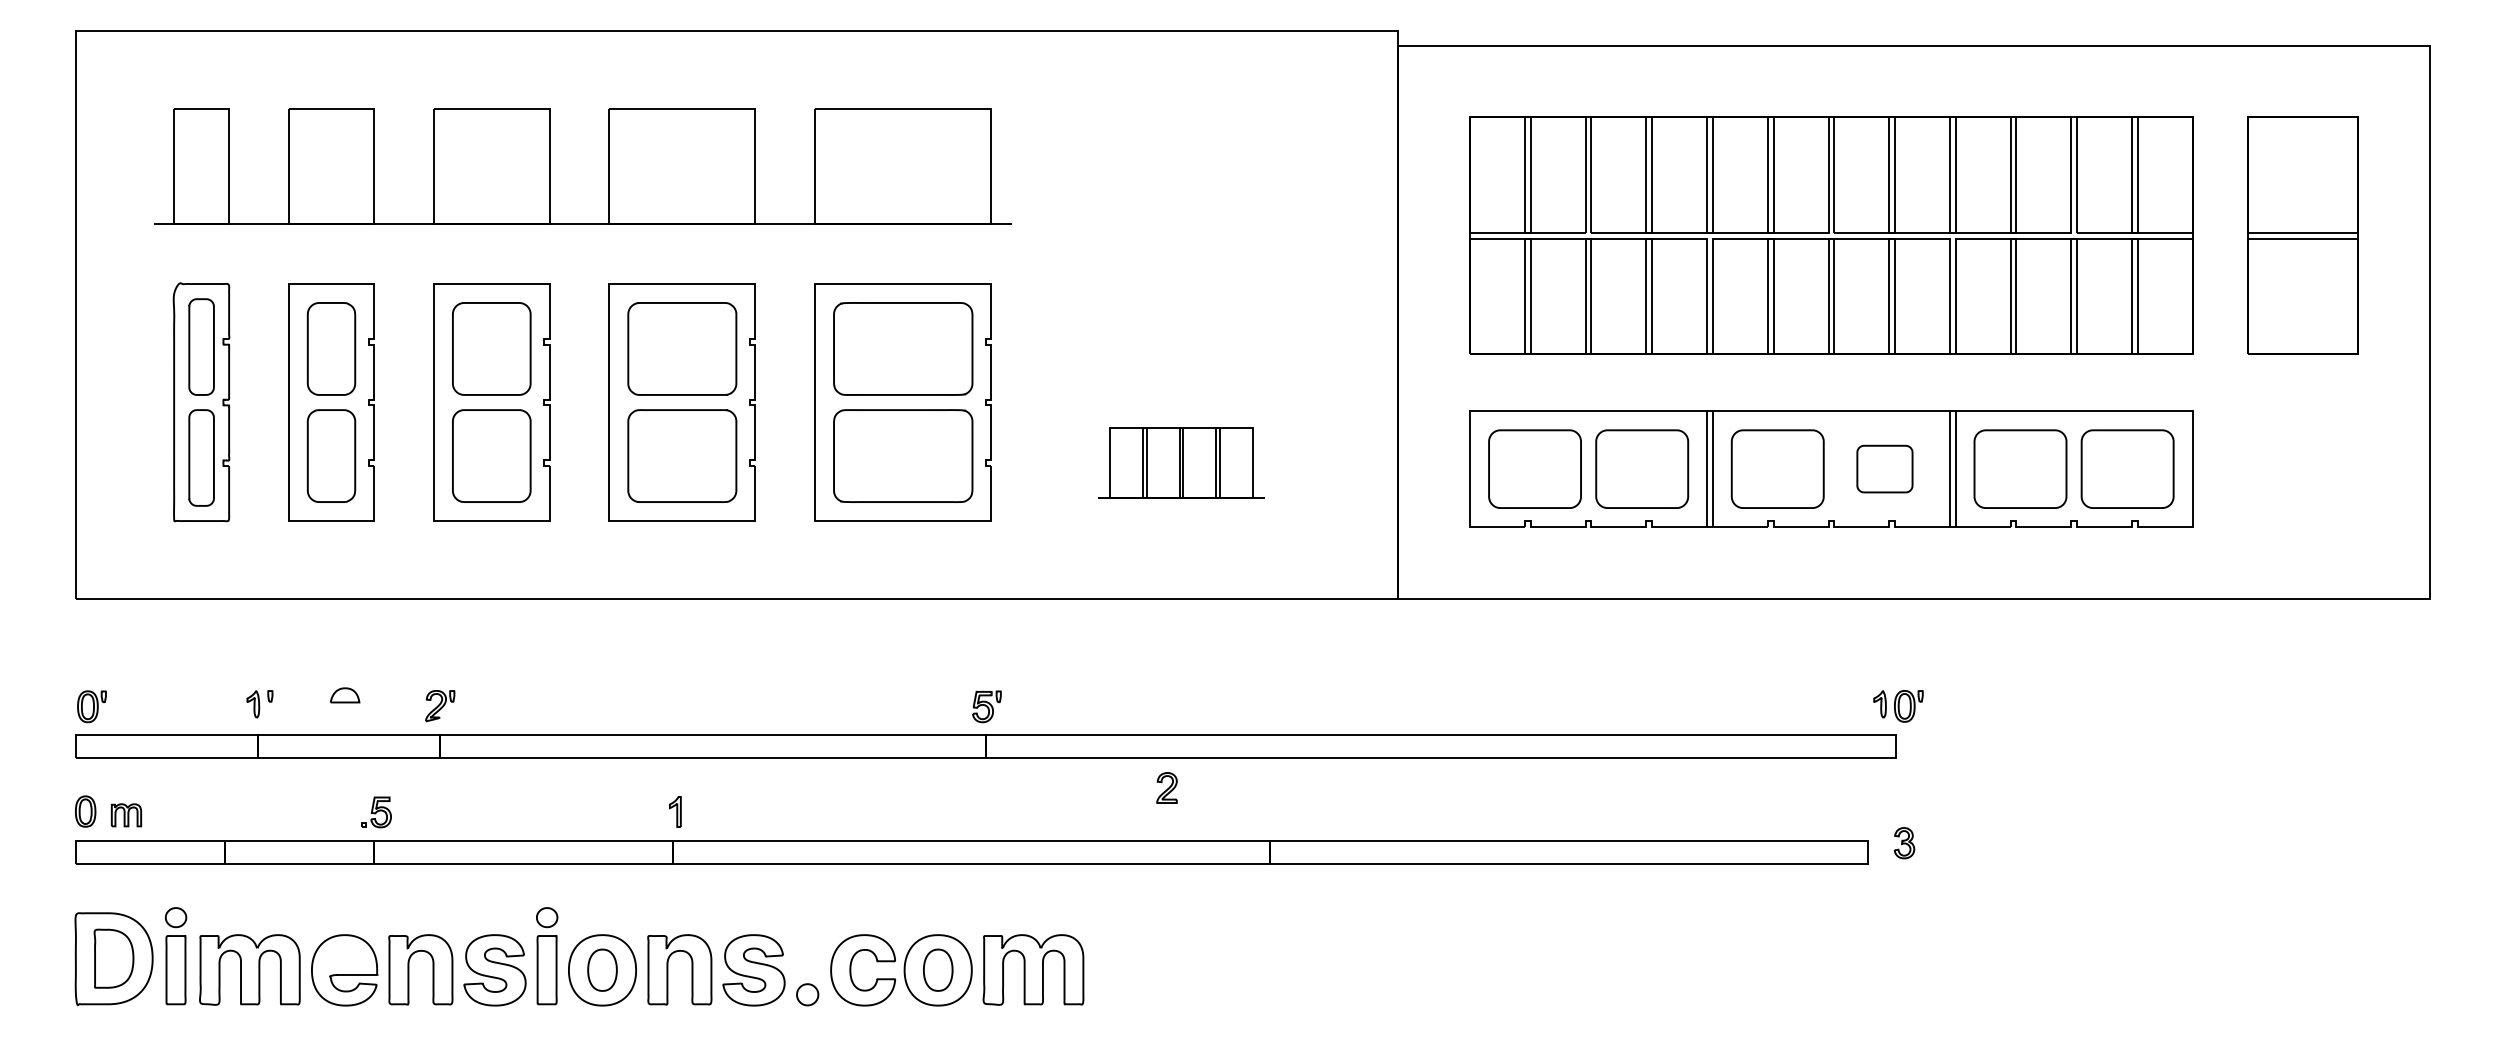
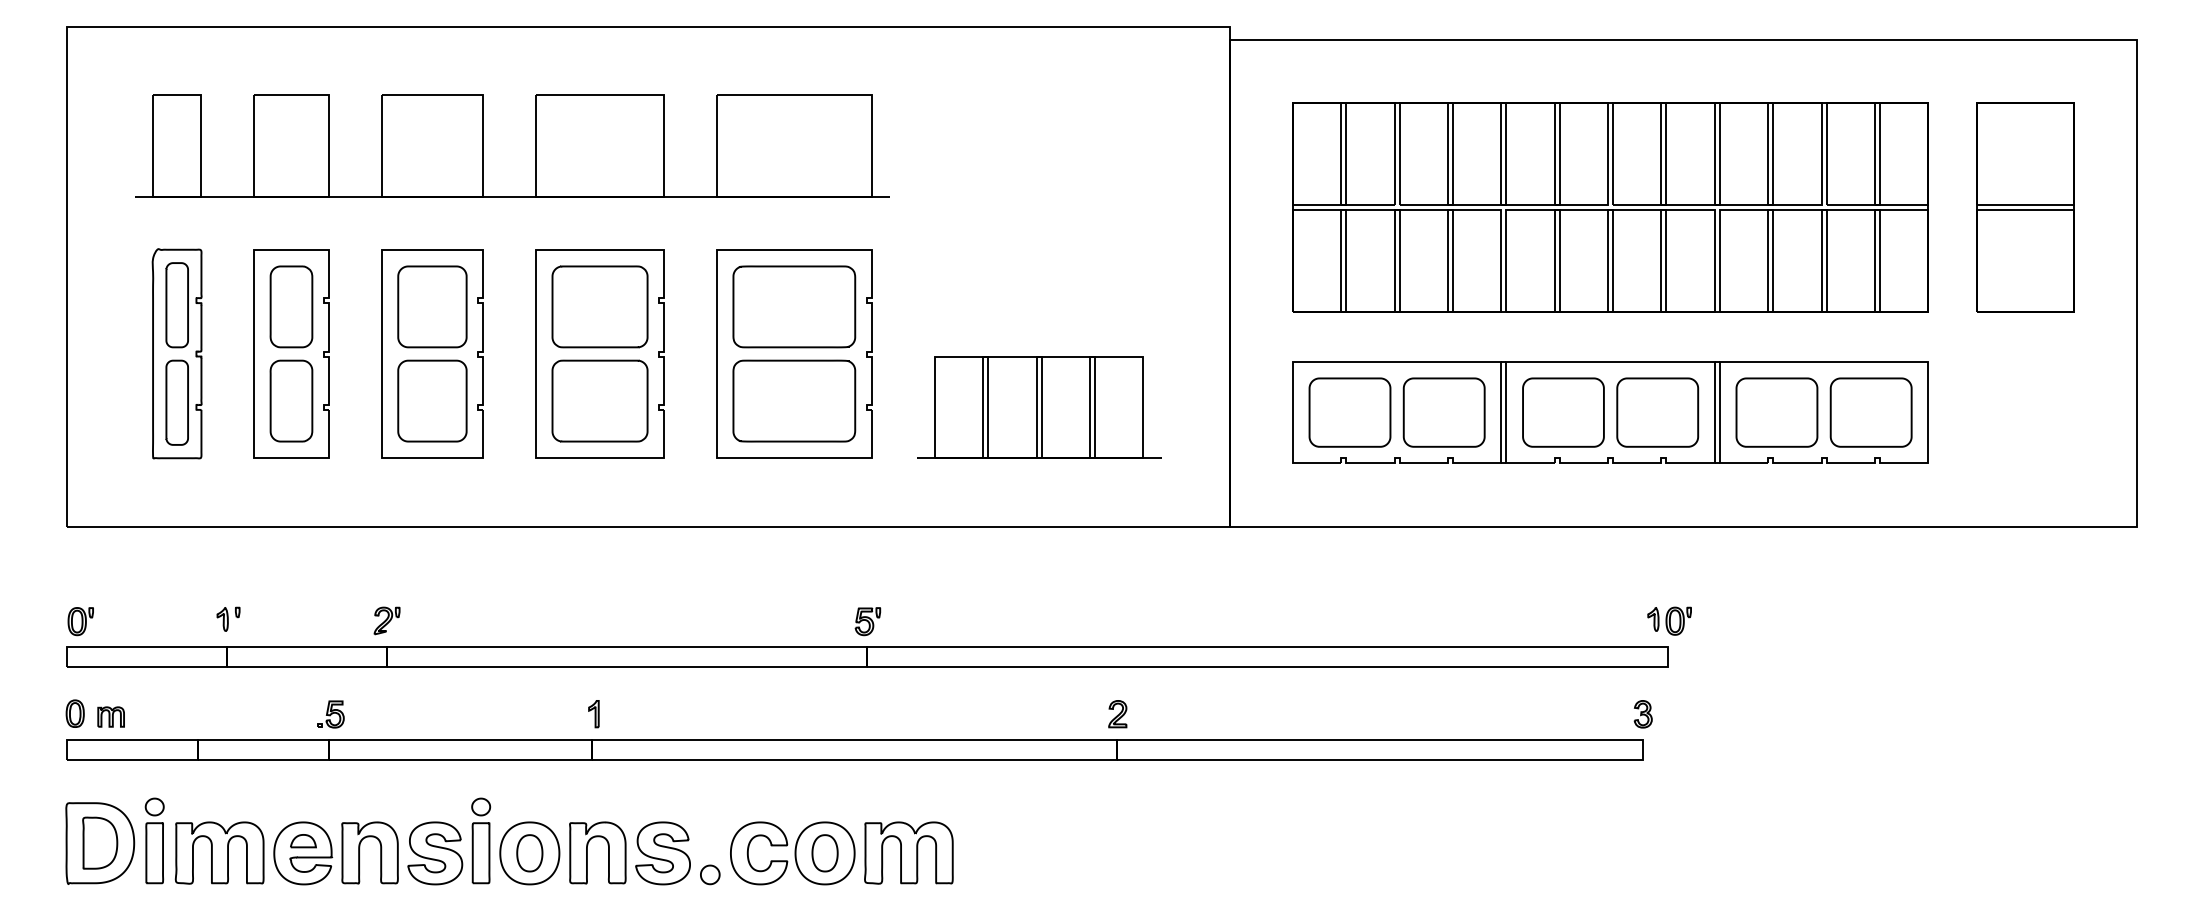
part: (1181, 462) -> (1039, 406), size x1.67
part: (1884, 468) -> (1657, 412), size x1.67
part: (345, 695) -> (303, 841), moved
part: (1166, 787) -> (1117, 713), moved
part: (1904, 843) -> (1643, 714), moved

